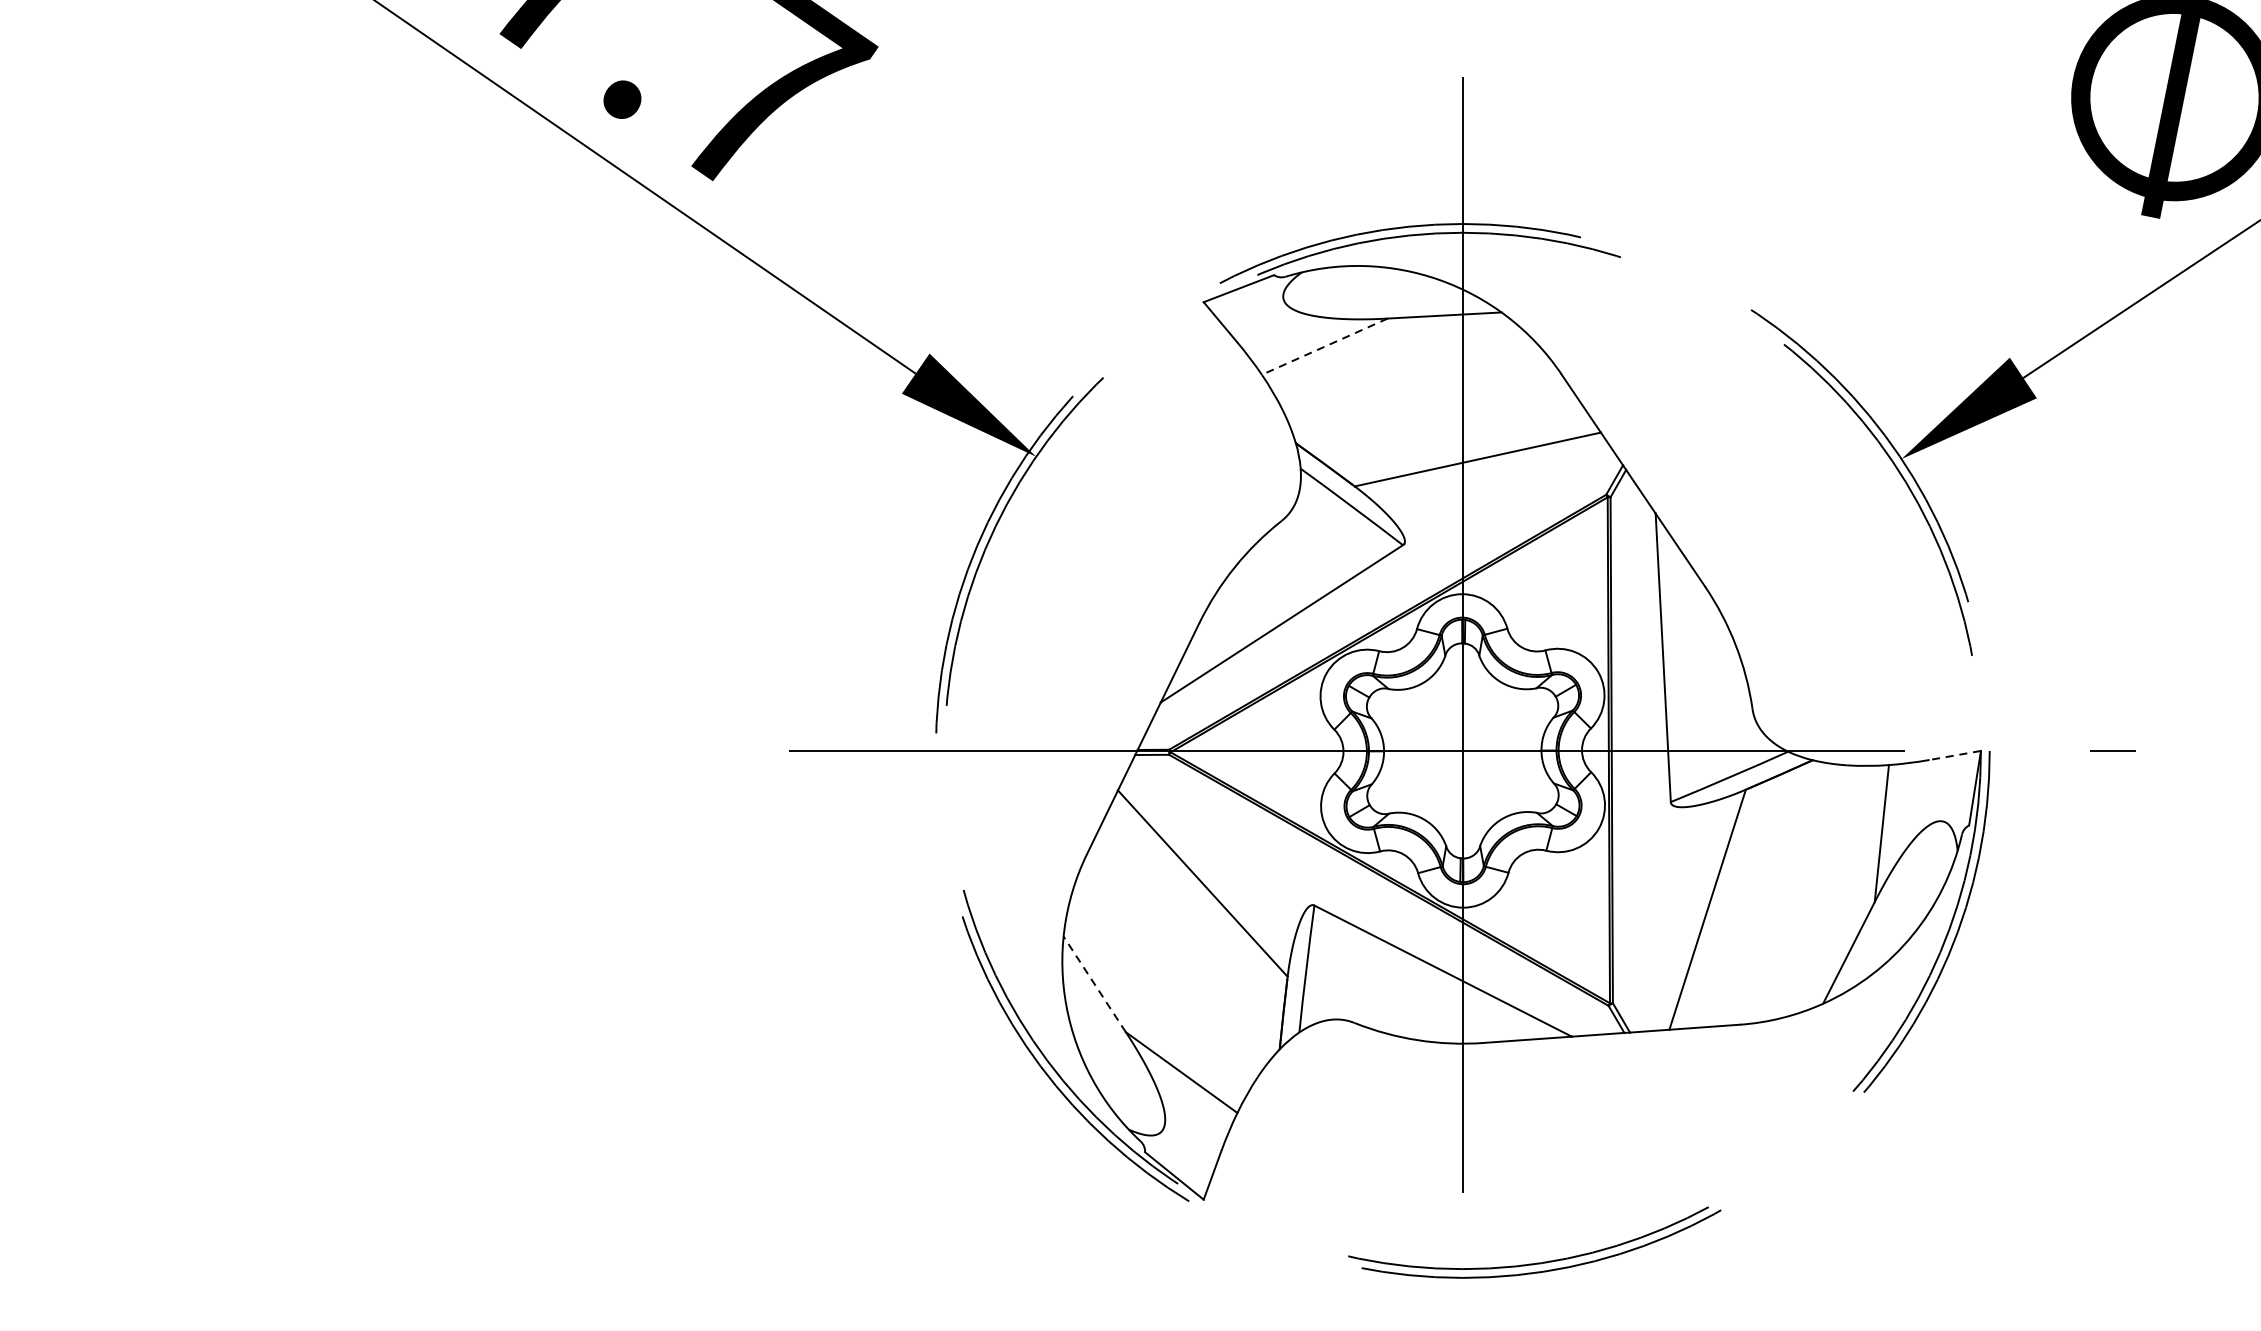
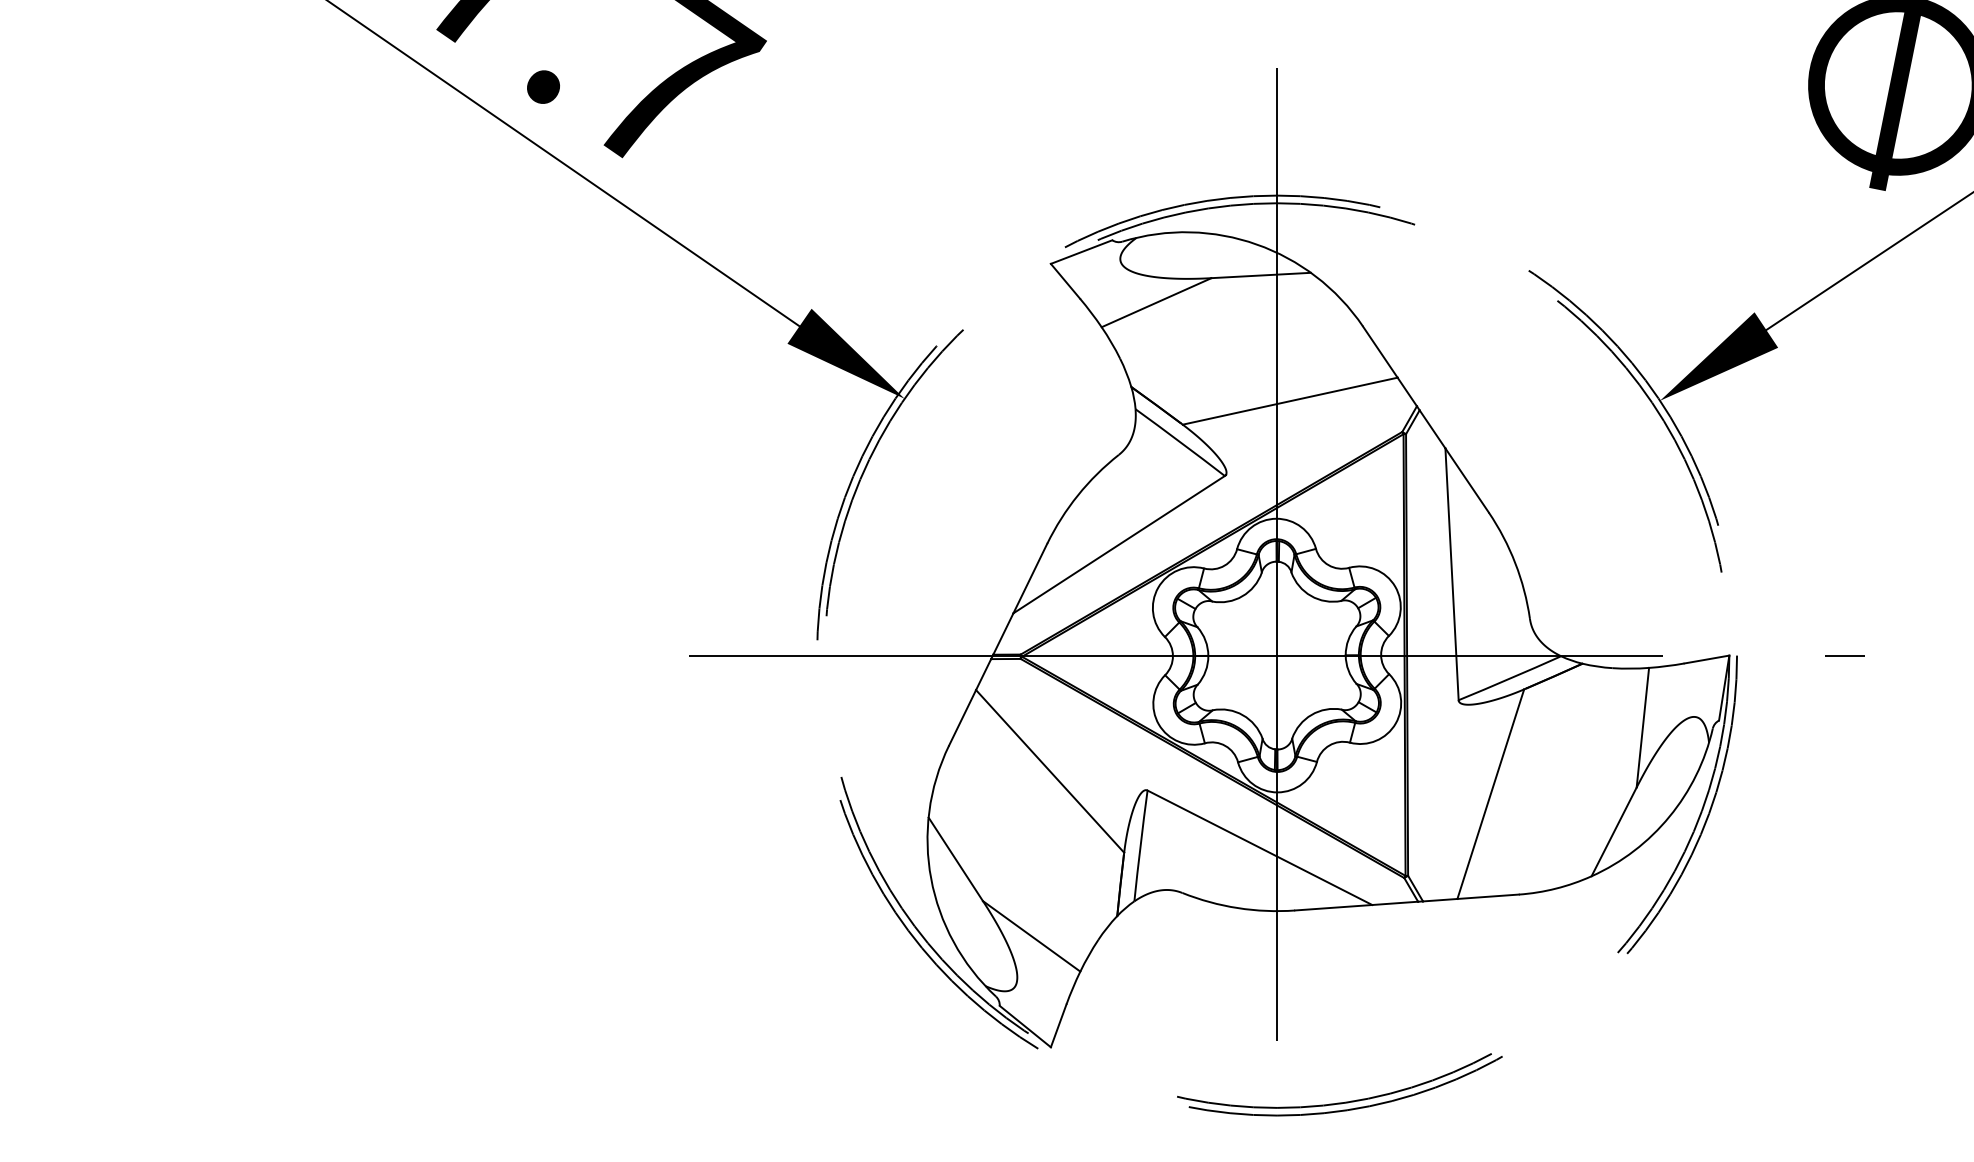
line: (1324, 346) -> (1156, 302), dashed -> solid
line: (1954, 755) -> (1706, 659), dashed -> solid
line: (1094, 984) -> (955, 859), dashed -> solid

